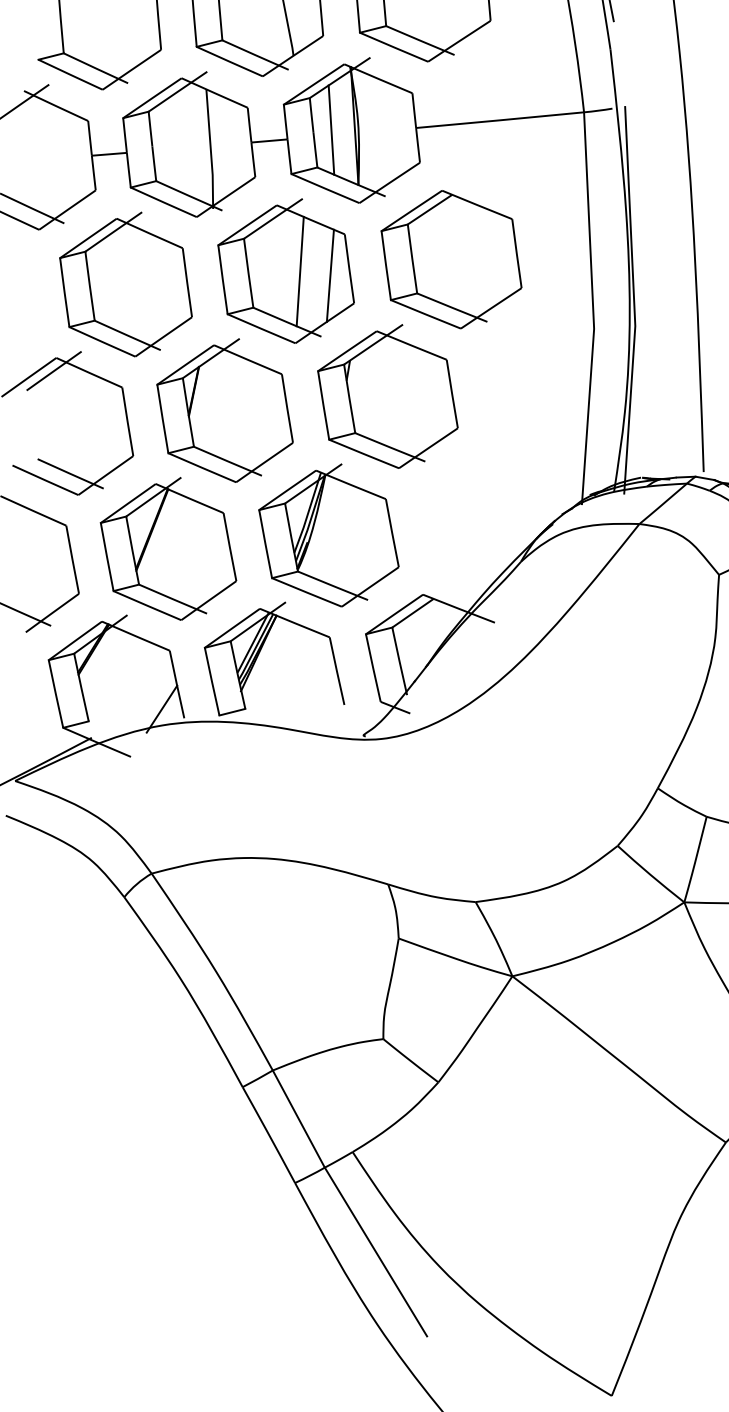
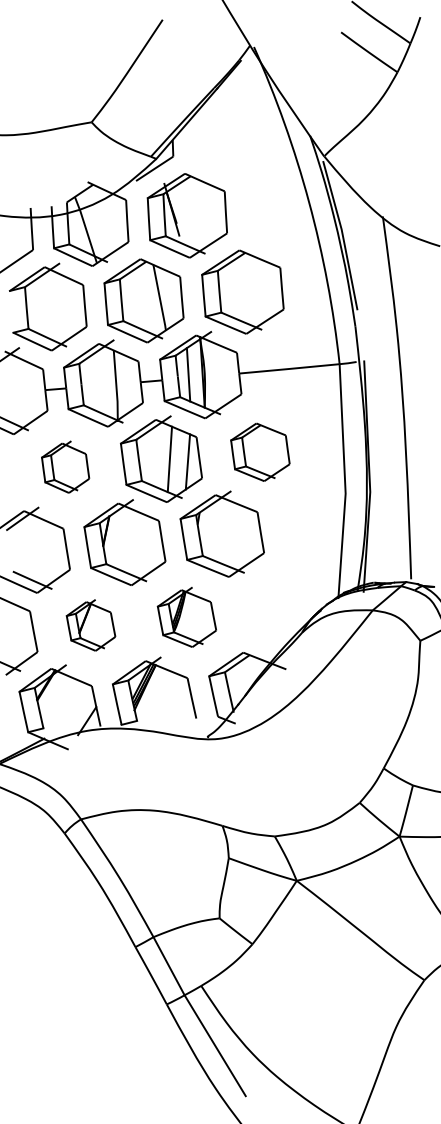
part: (451, 260) -> (260, 452), size x0.7
part: (125, 283) -> (65, 466), size x0.6
part: (327, 535) -> (186, 617), size x0.7
part: (167, 549) -> (90, 625), size x0.6

